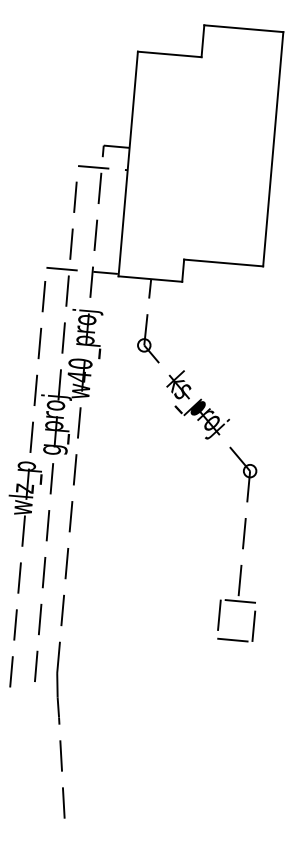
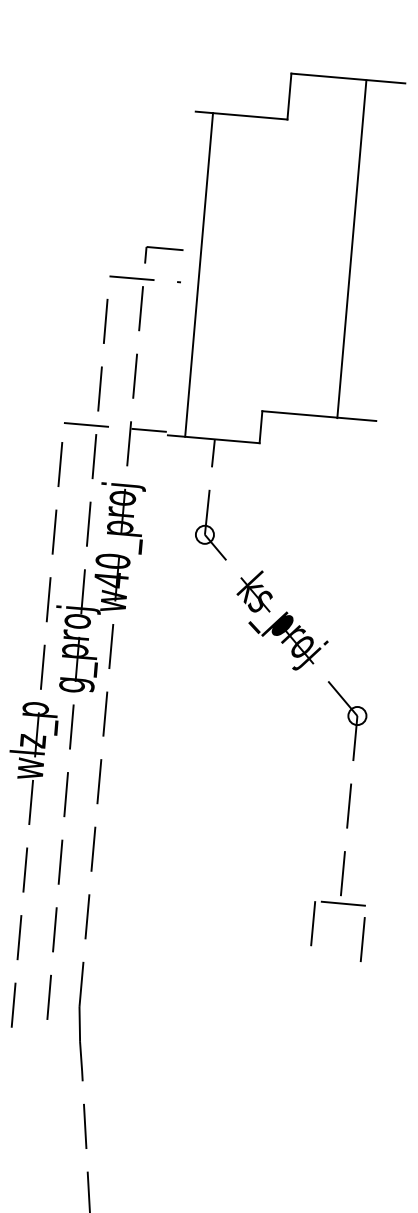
line: (273, 149) -> (352, 249), moved
line: (127, 163) -> (198, 274), moved
line: (234, 639) -> (334, 958), removed

